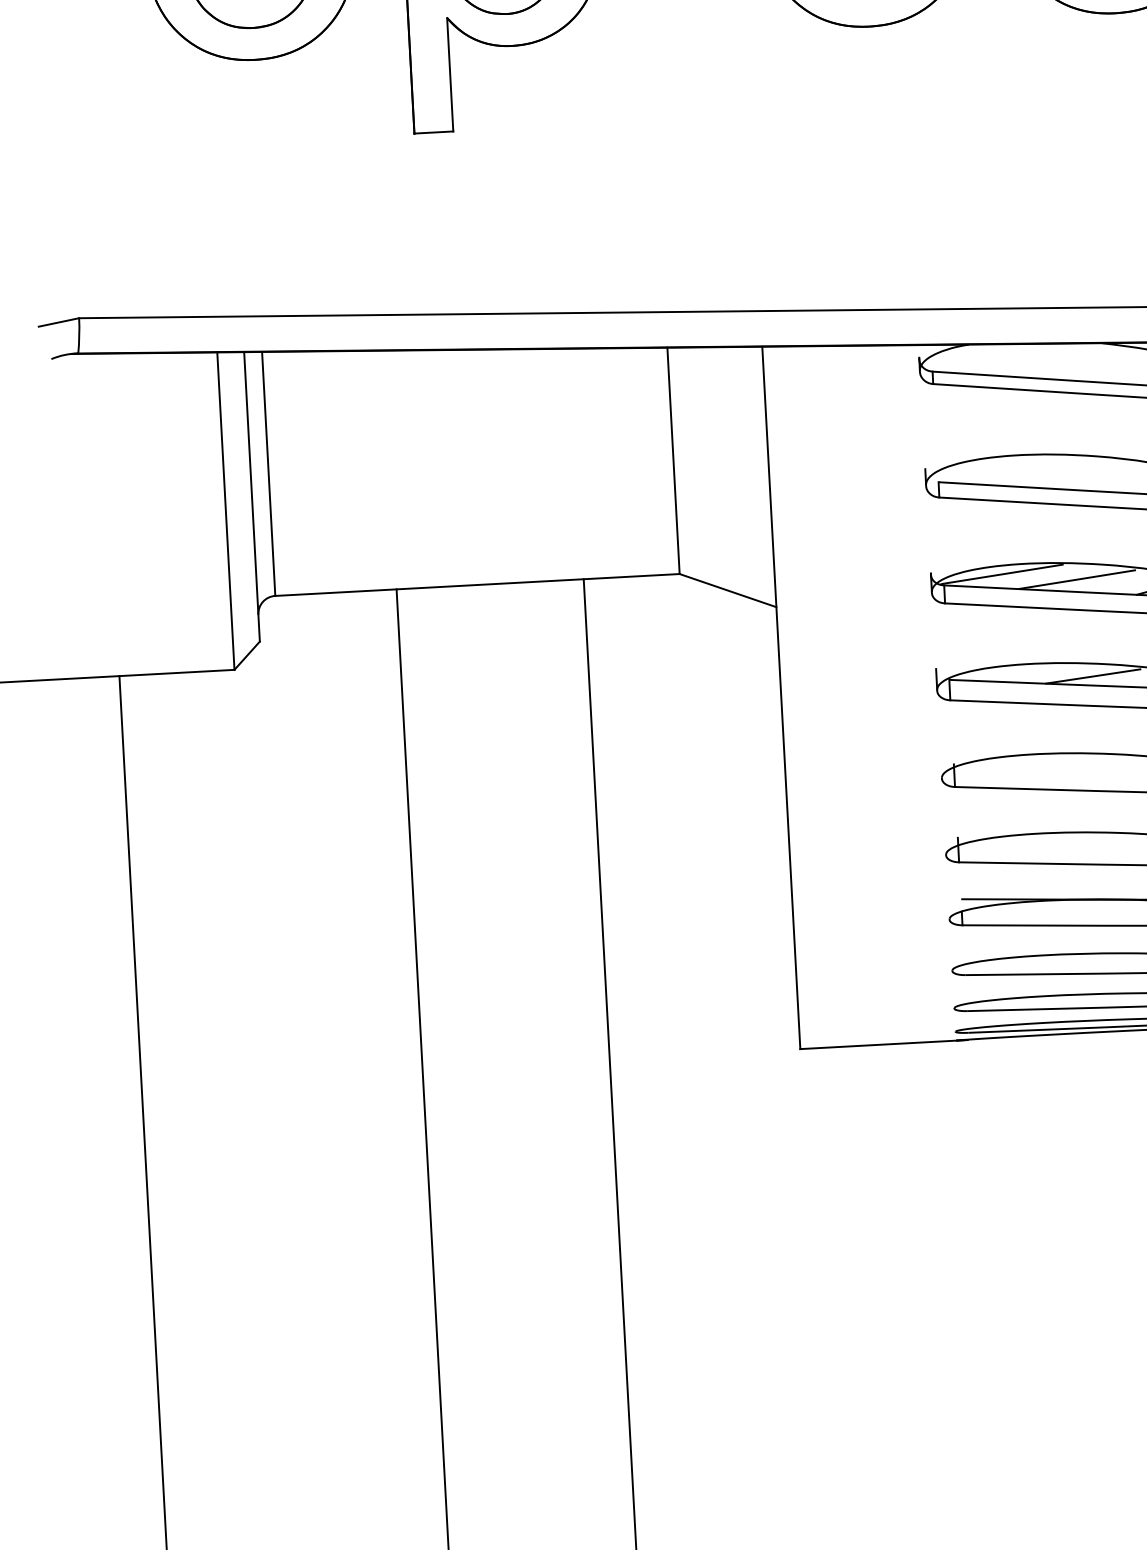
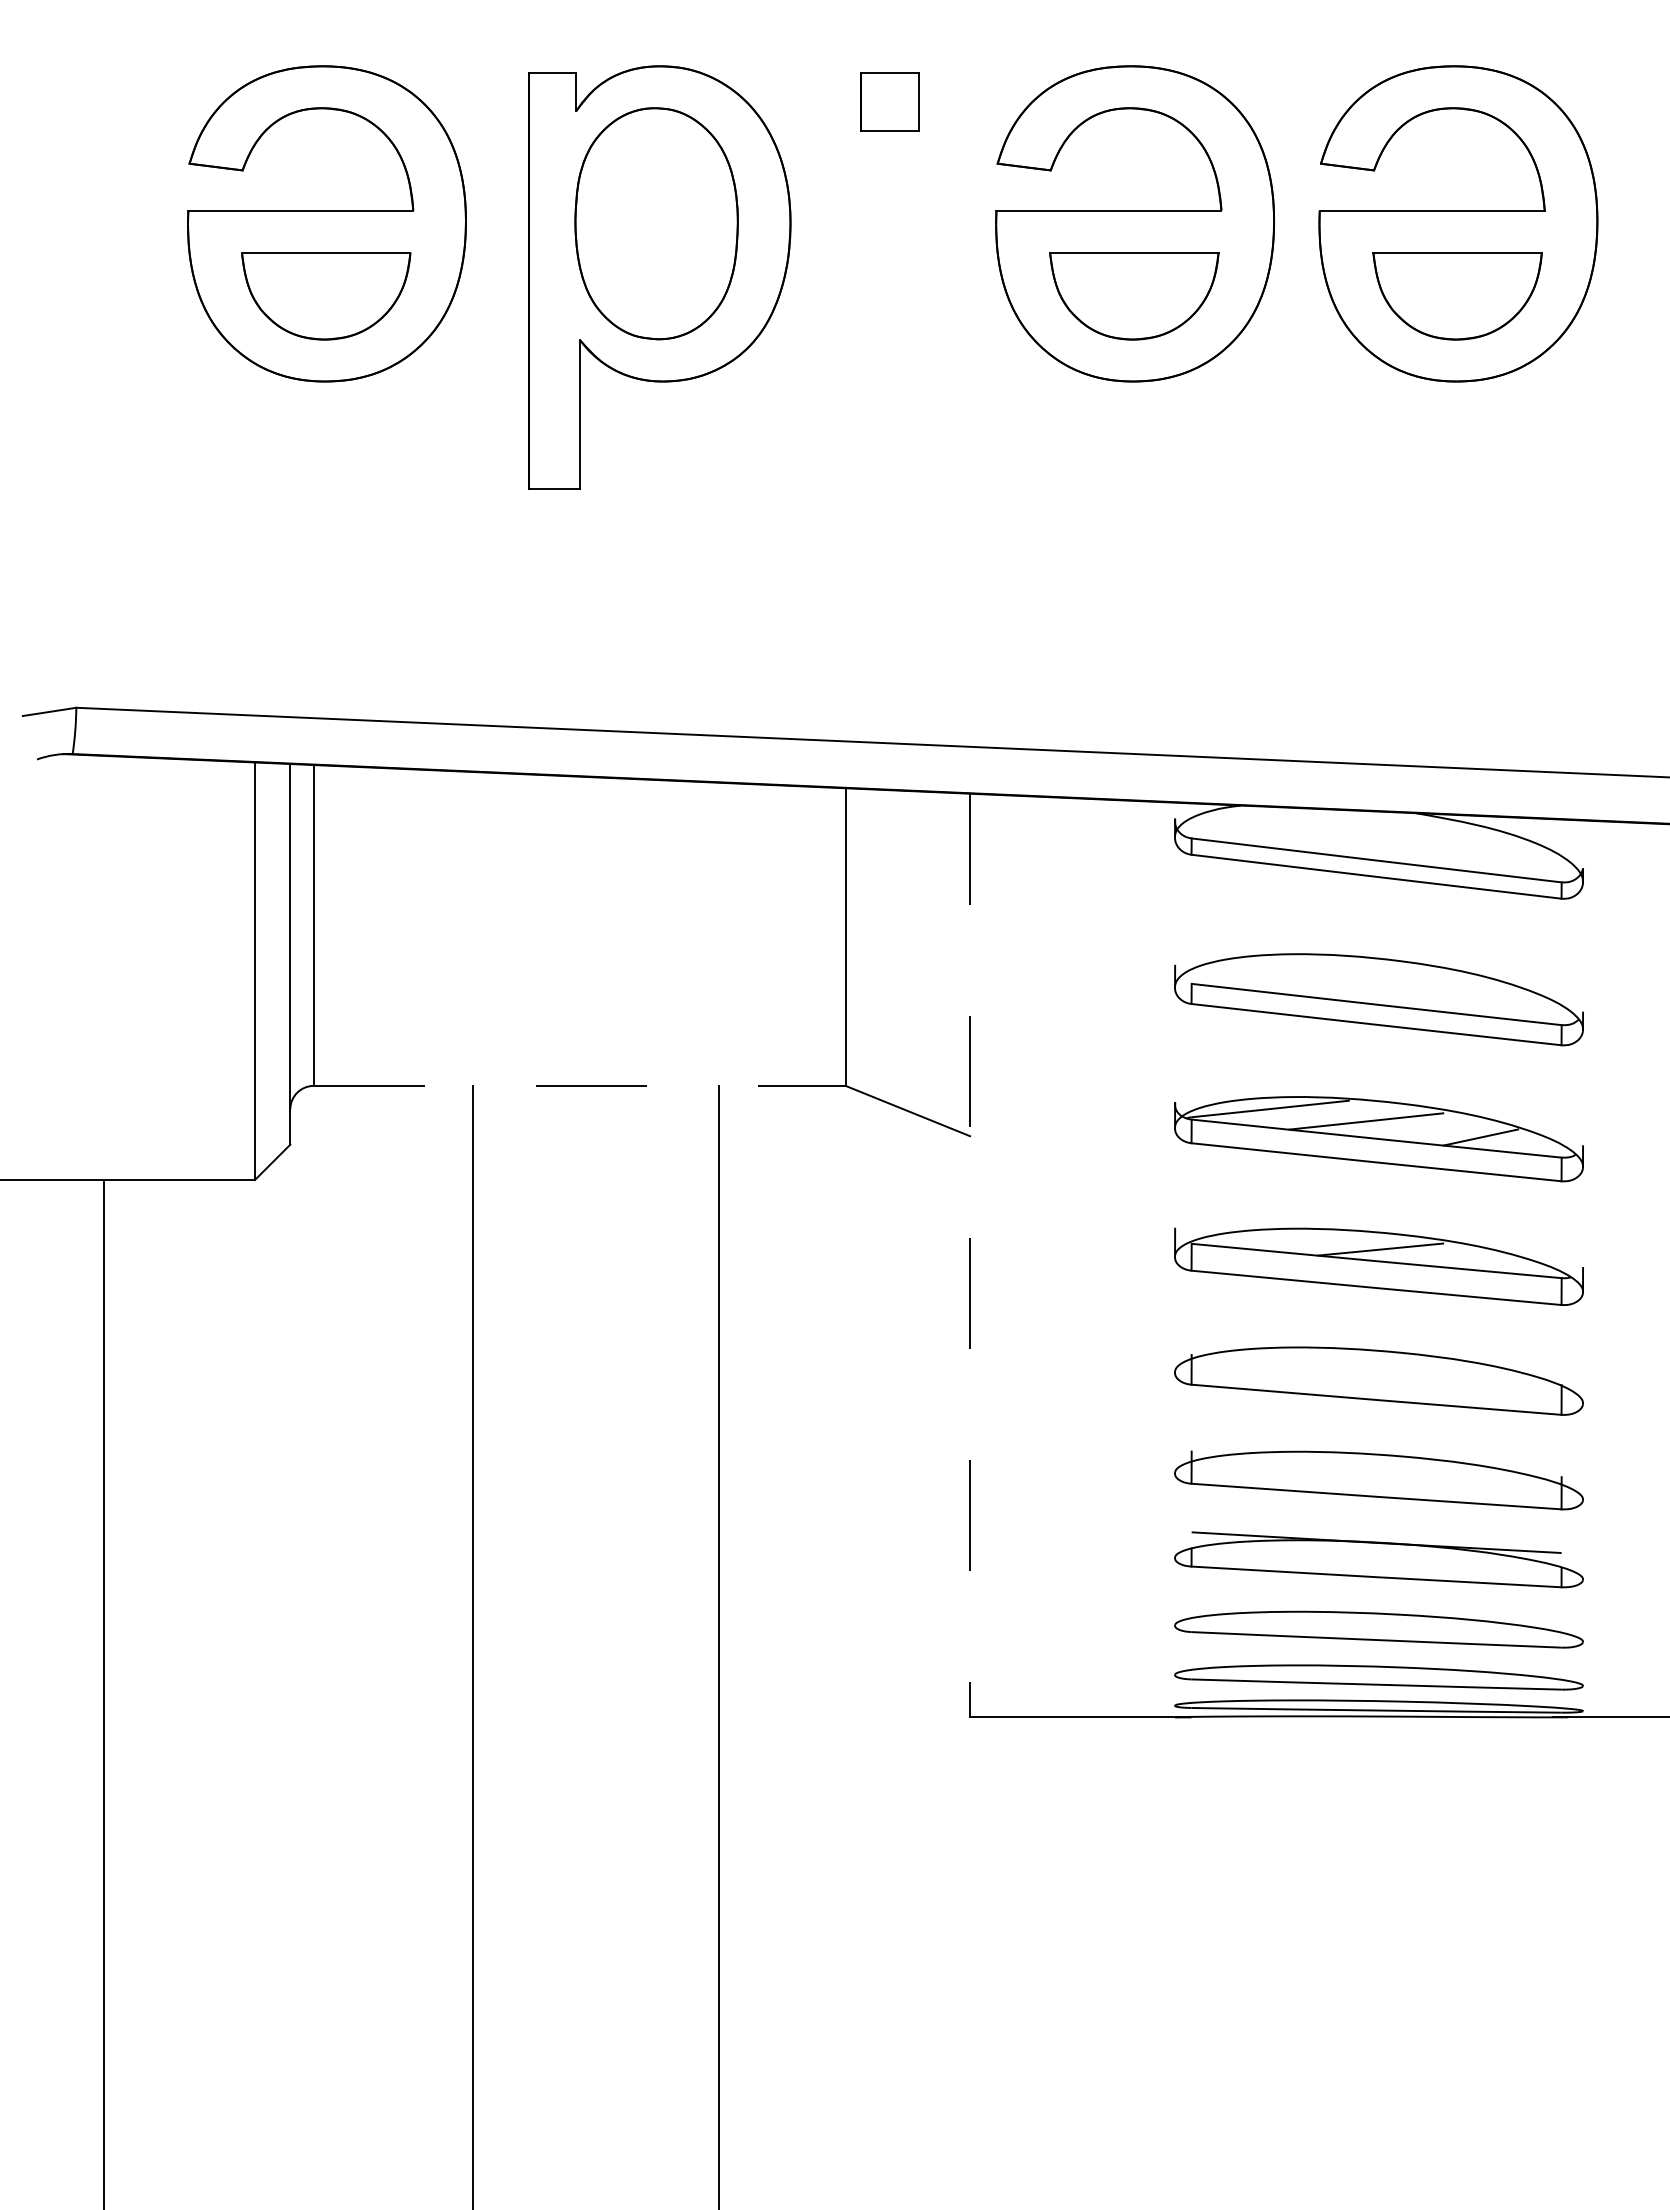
line: (477, 584) -> (579, 1085), solid -> dashed
line: (781, 697) -> (970, 1255), solid -> dashed

